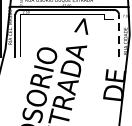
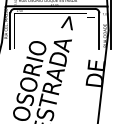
line: (119, 35) -> (99, 30), dashed -> solid

